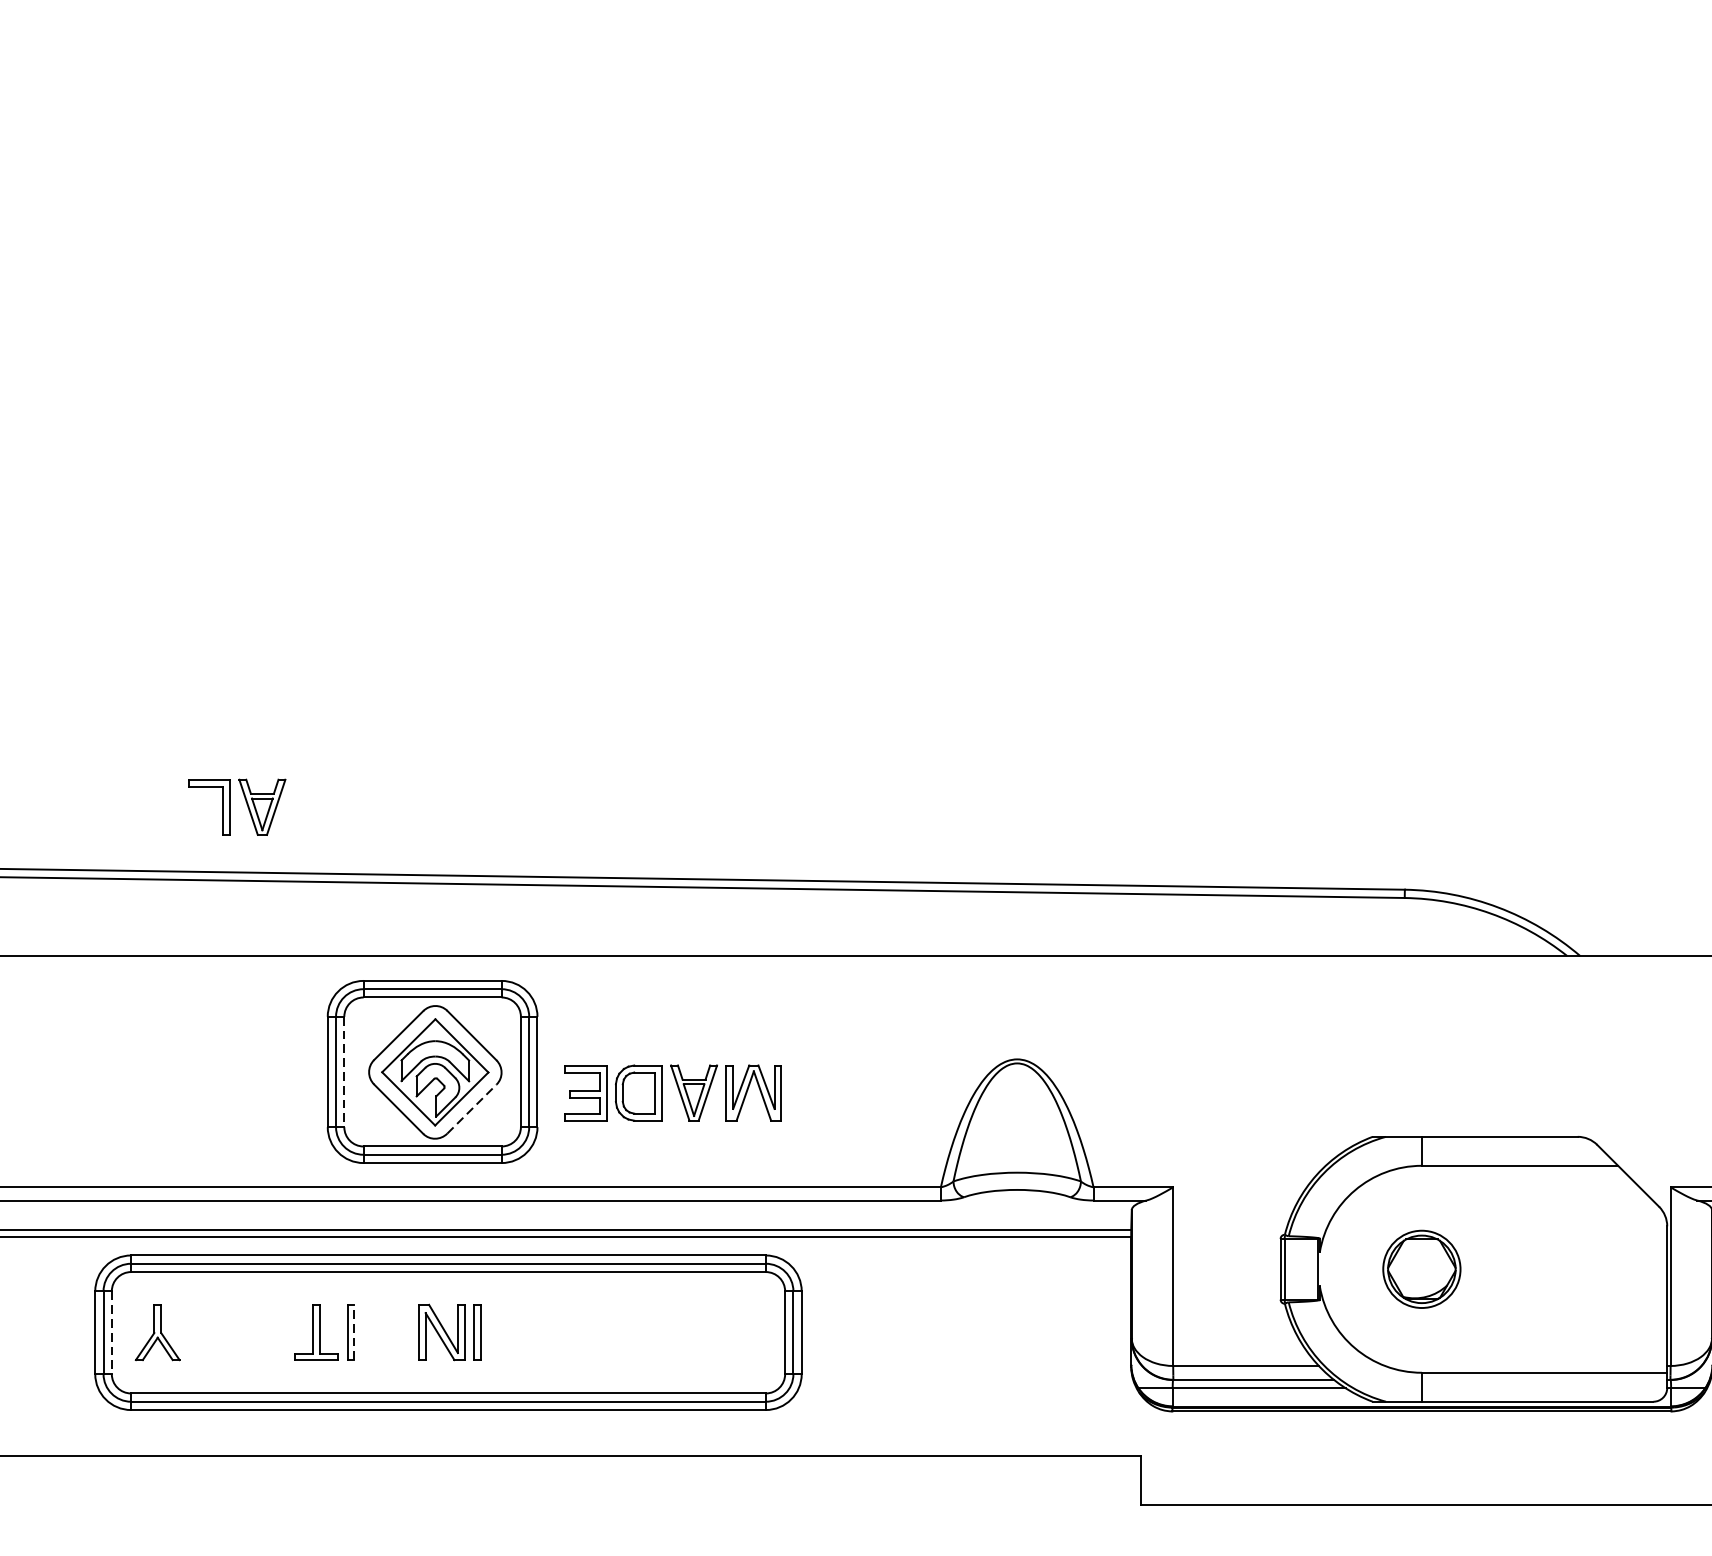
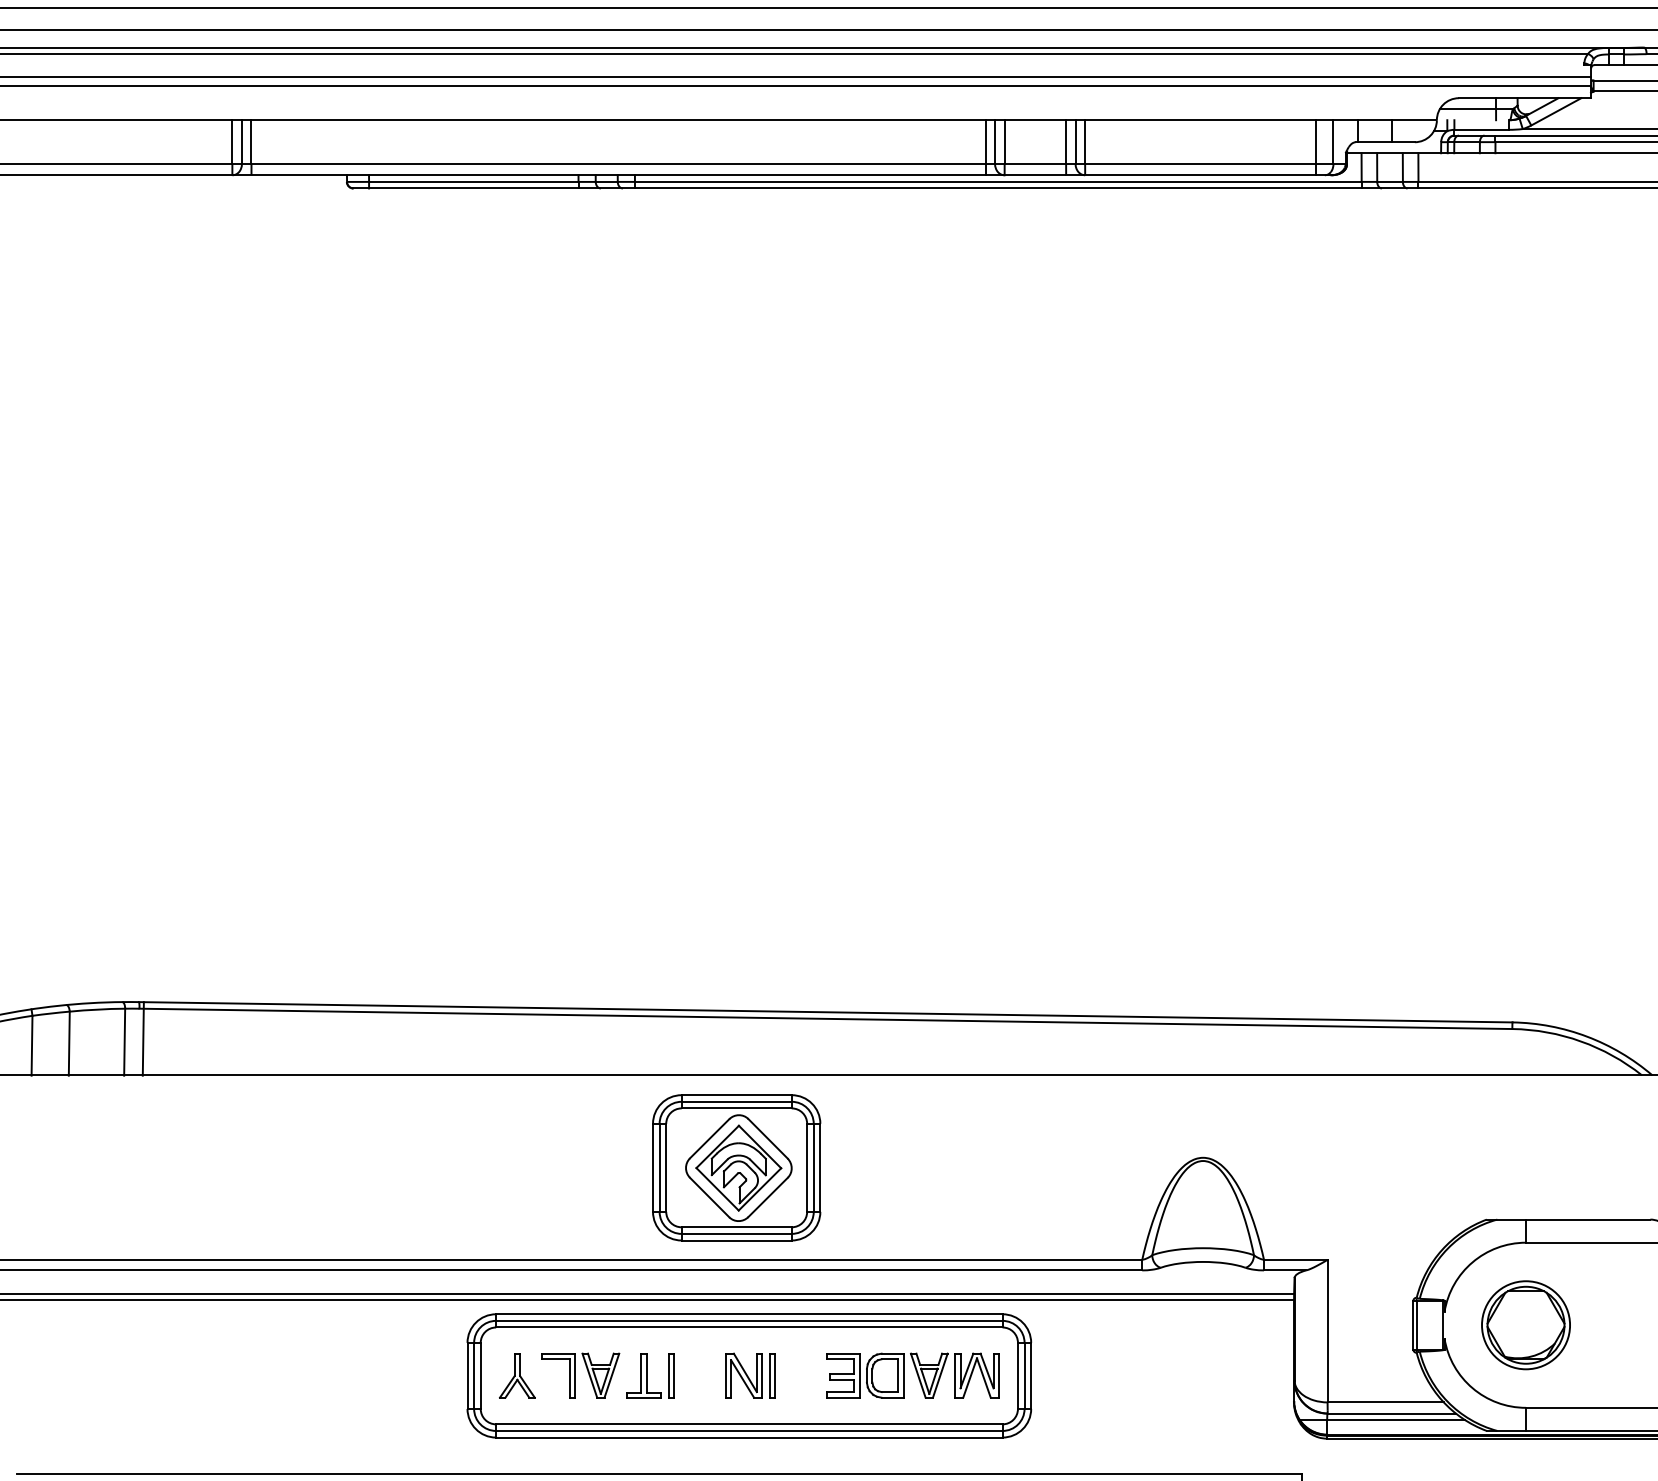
part: (236, 807) -> (580, 1375), moved
line: (344, 1072) -> (666, 1168), dashed -> solid
part: (673, 1092) -> (912, 1375), moved
line: (472, 1109) -> (768, 1197), dashed -> solid
part: (1421, 1269) -> (1525, 1325), size x1.43
line: (354, 1332) -> (674, 1375), dashed -> solid
line: (111, 1333) -> (480, 1376), dashed -> solid

